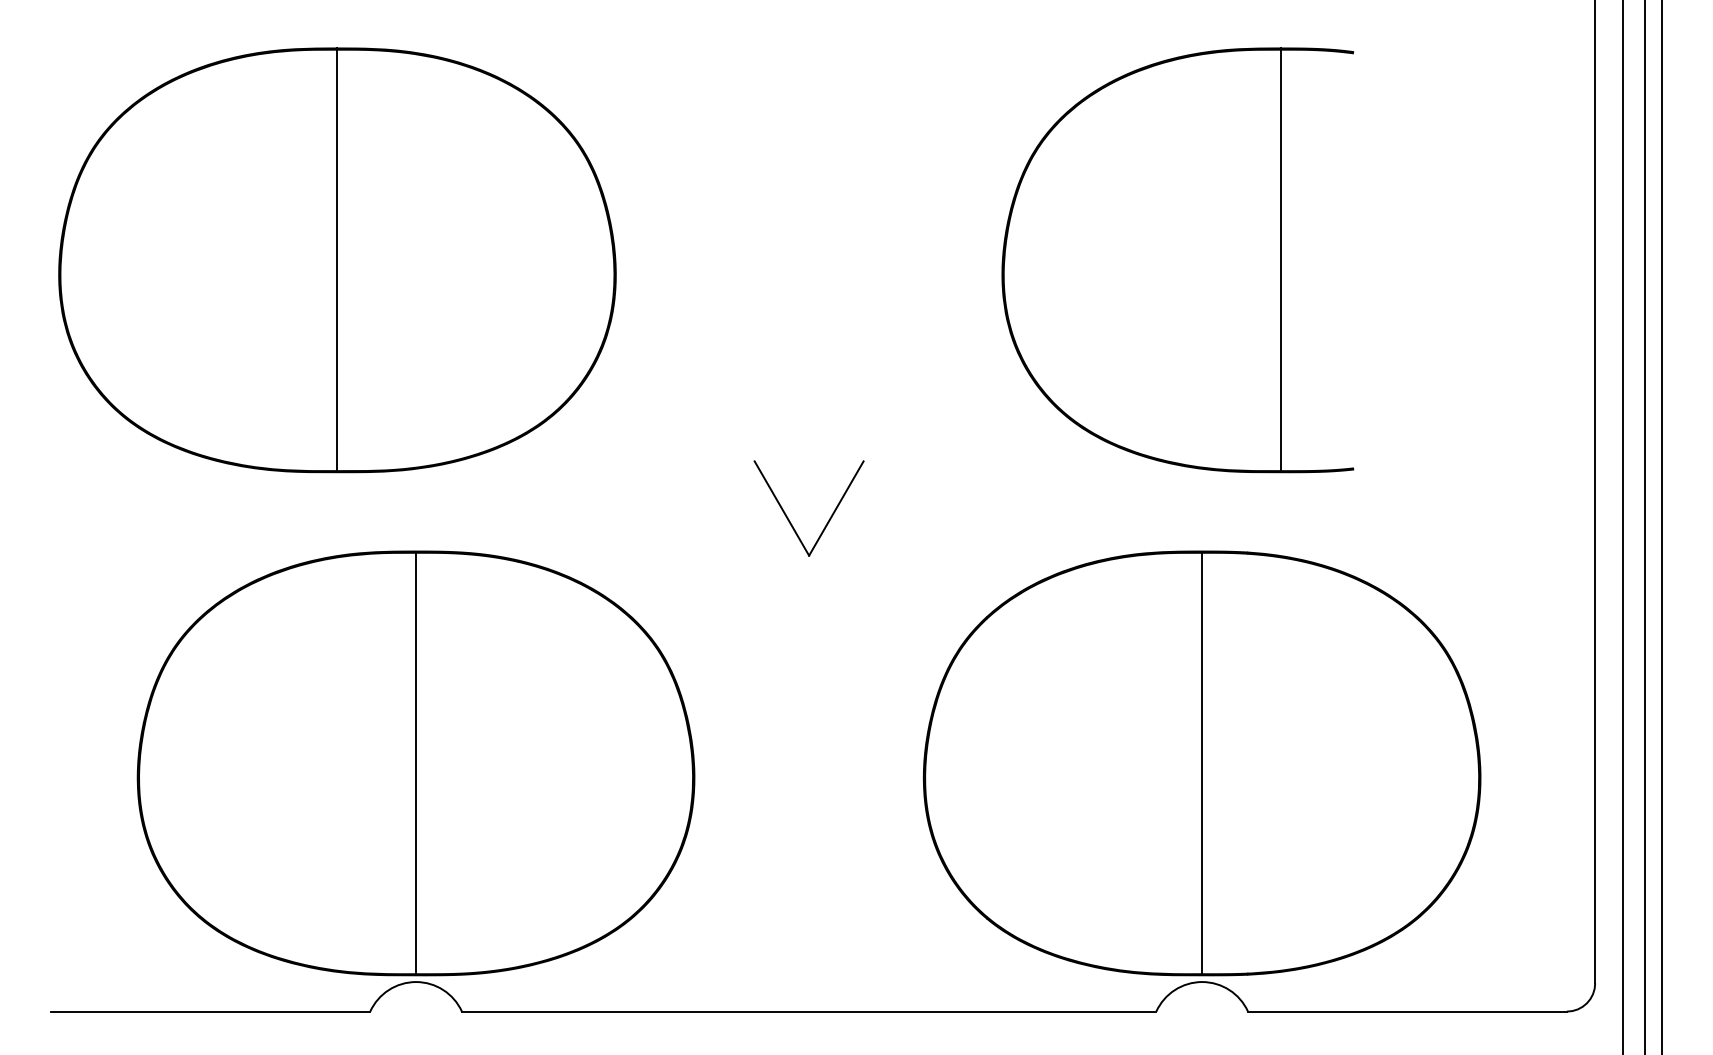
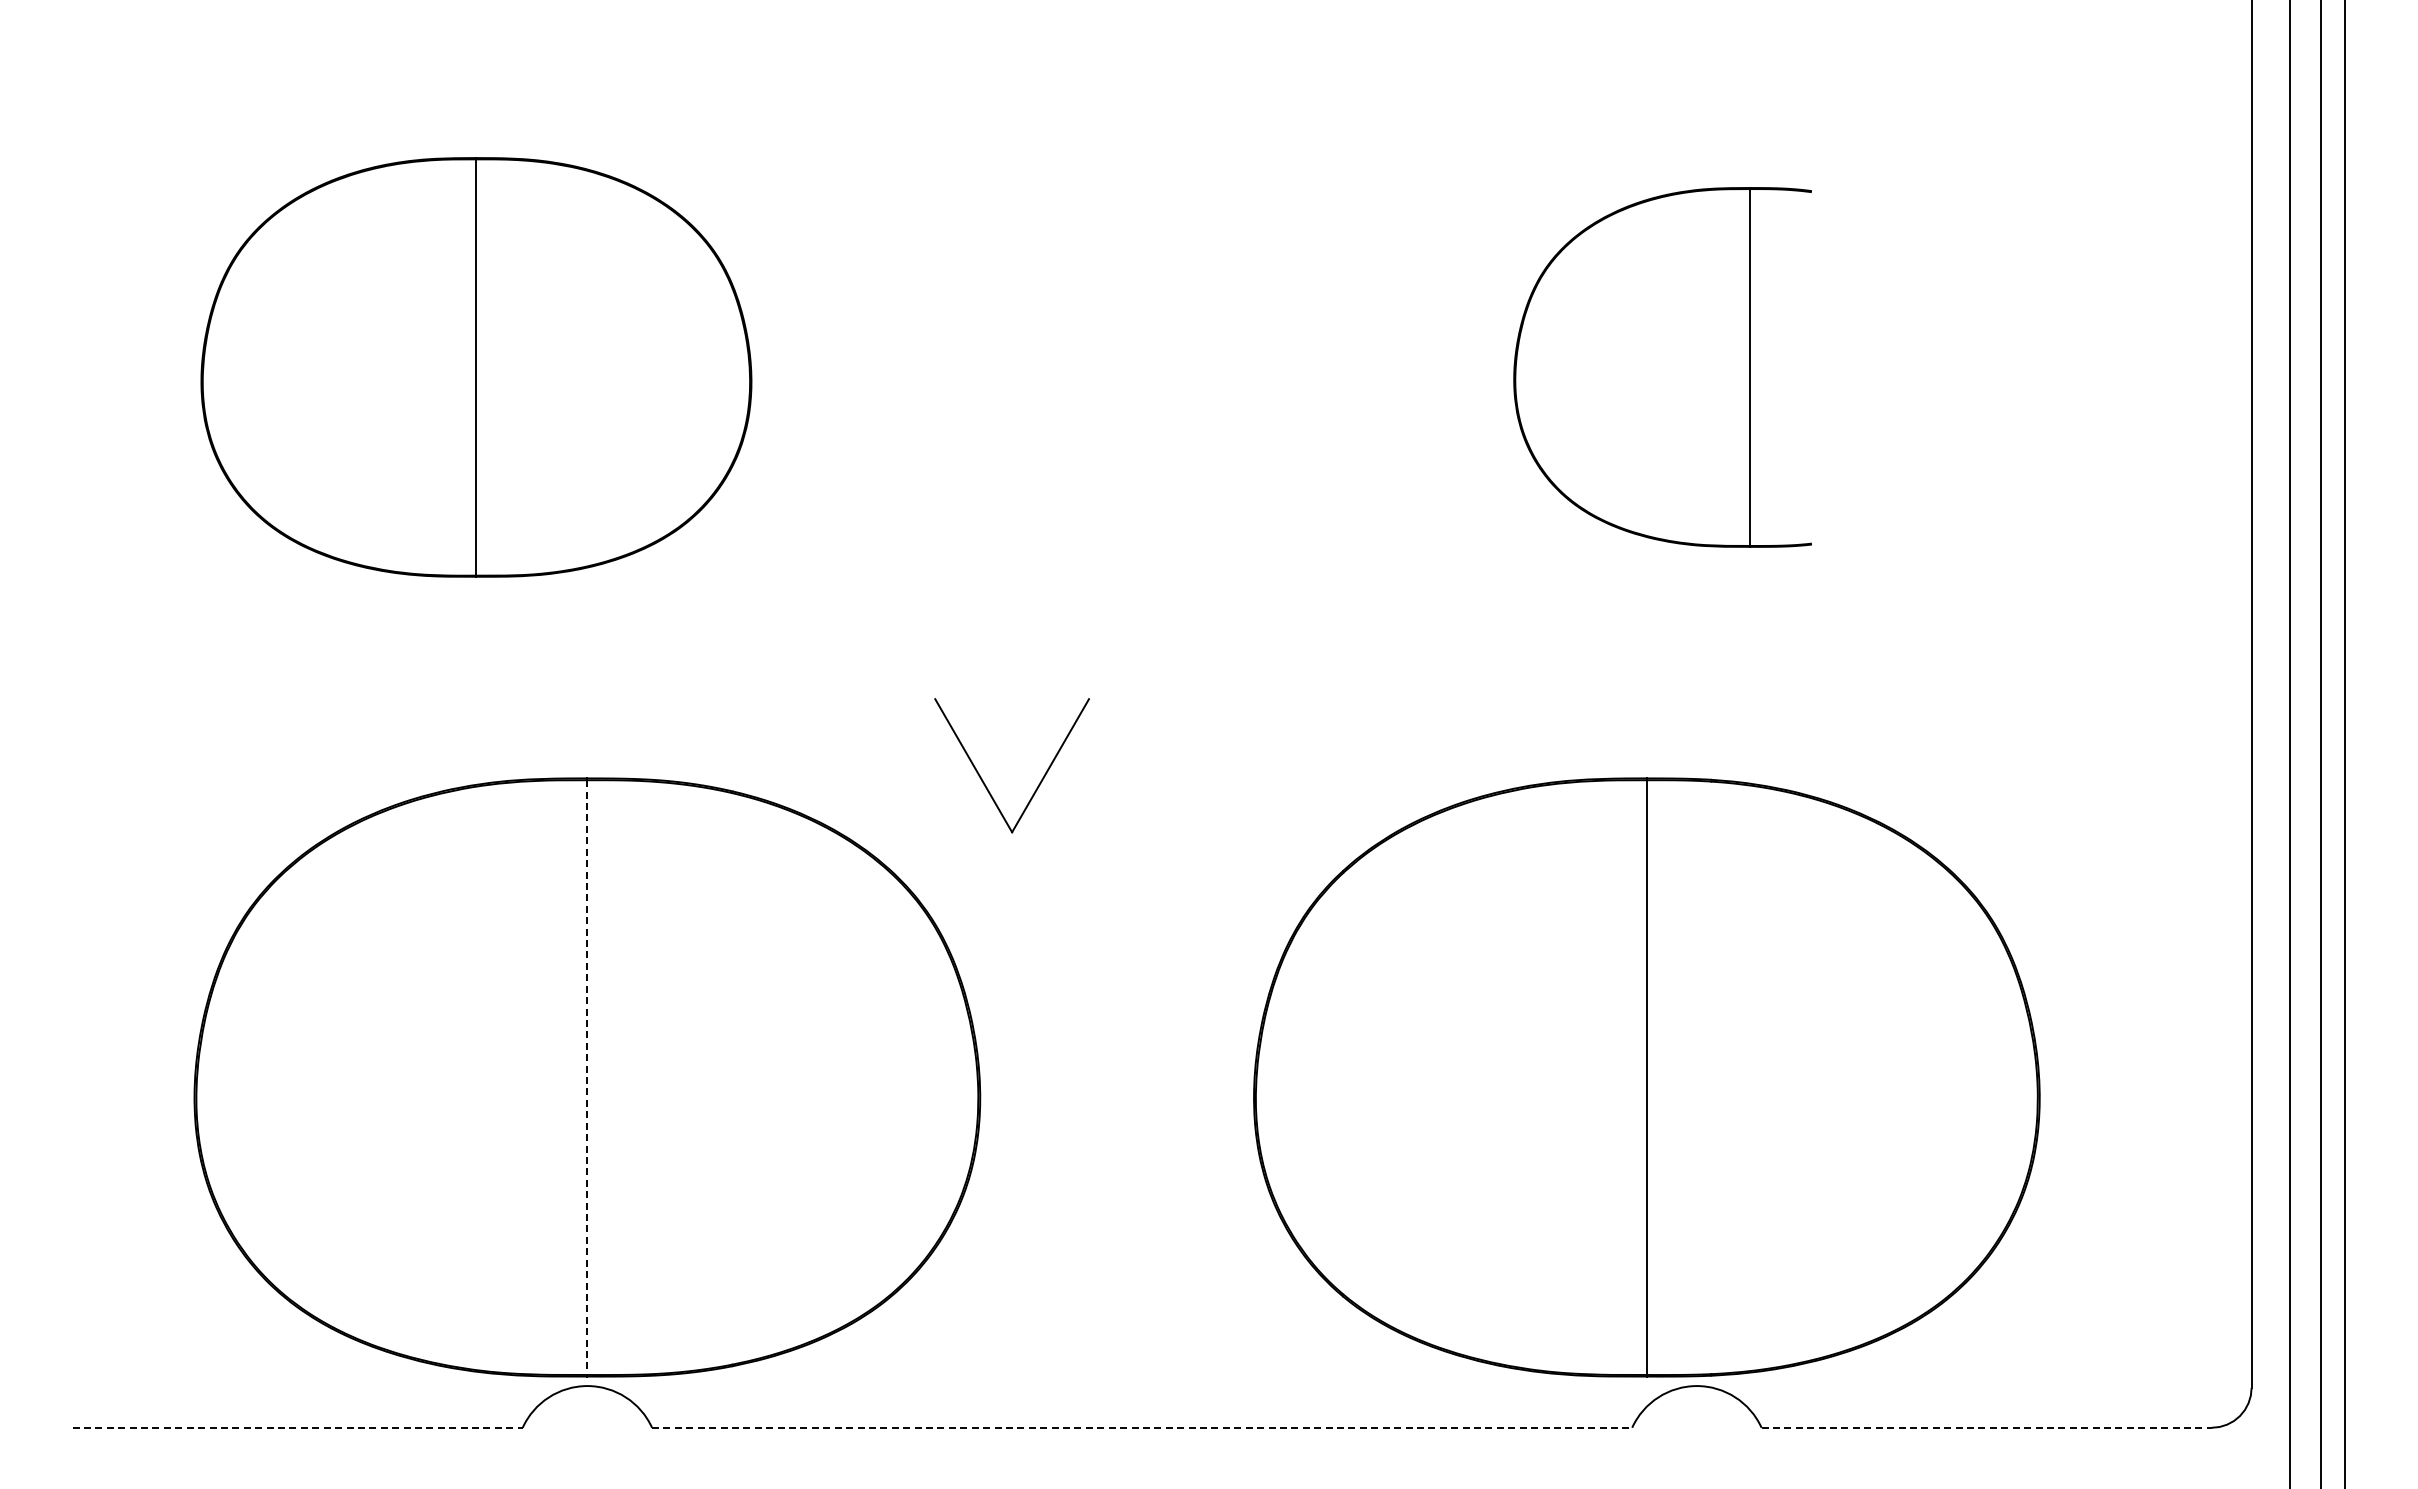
part: (337, 260) -> (476, 367), size x0.7
part: (1177, 260) -> (1662, 367), size x0.6
part: (788, 518) -> (983, 780), moved
part: (1201, 763) -> (1646, 1077), moved
line: (416, 764) -> (587, 1078), solid -> dashed
line: (211, 1011) -> (298, 1427), solid -> dashed
line: (809, 1011) -> (1142, 1427), solid -> dashed
line: (1408, 1011) -> (1987, 1427), solid -> dashed

